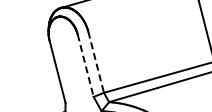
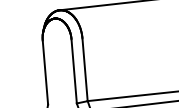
line: (96, 62) -> (85, 69), dashed -> solid
line: (85, 66) -> (73, 72), dashed -> solid

